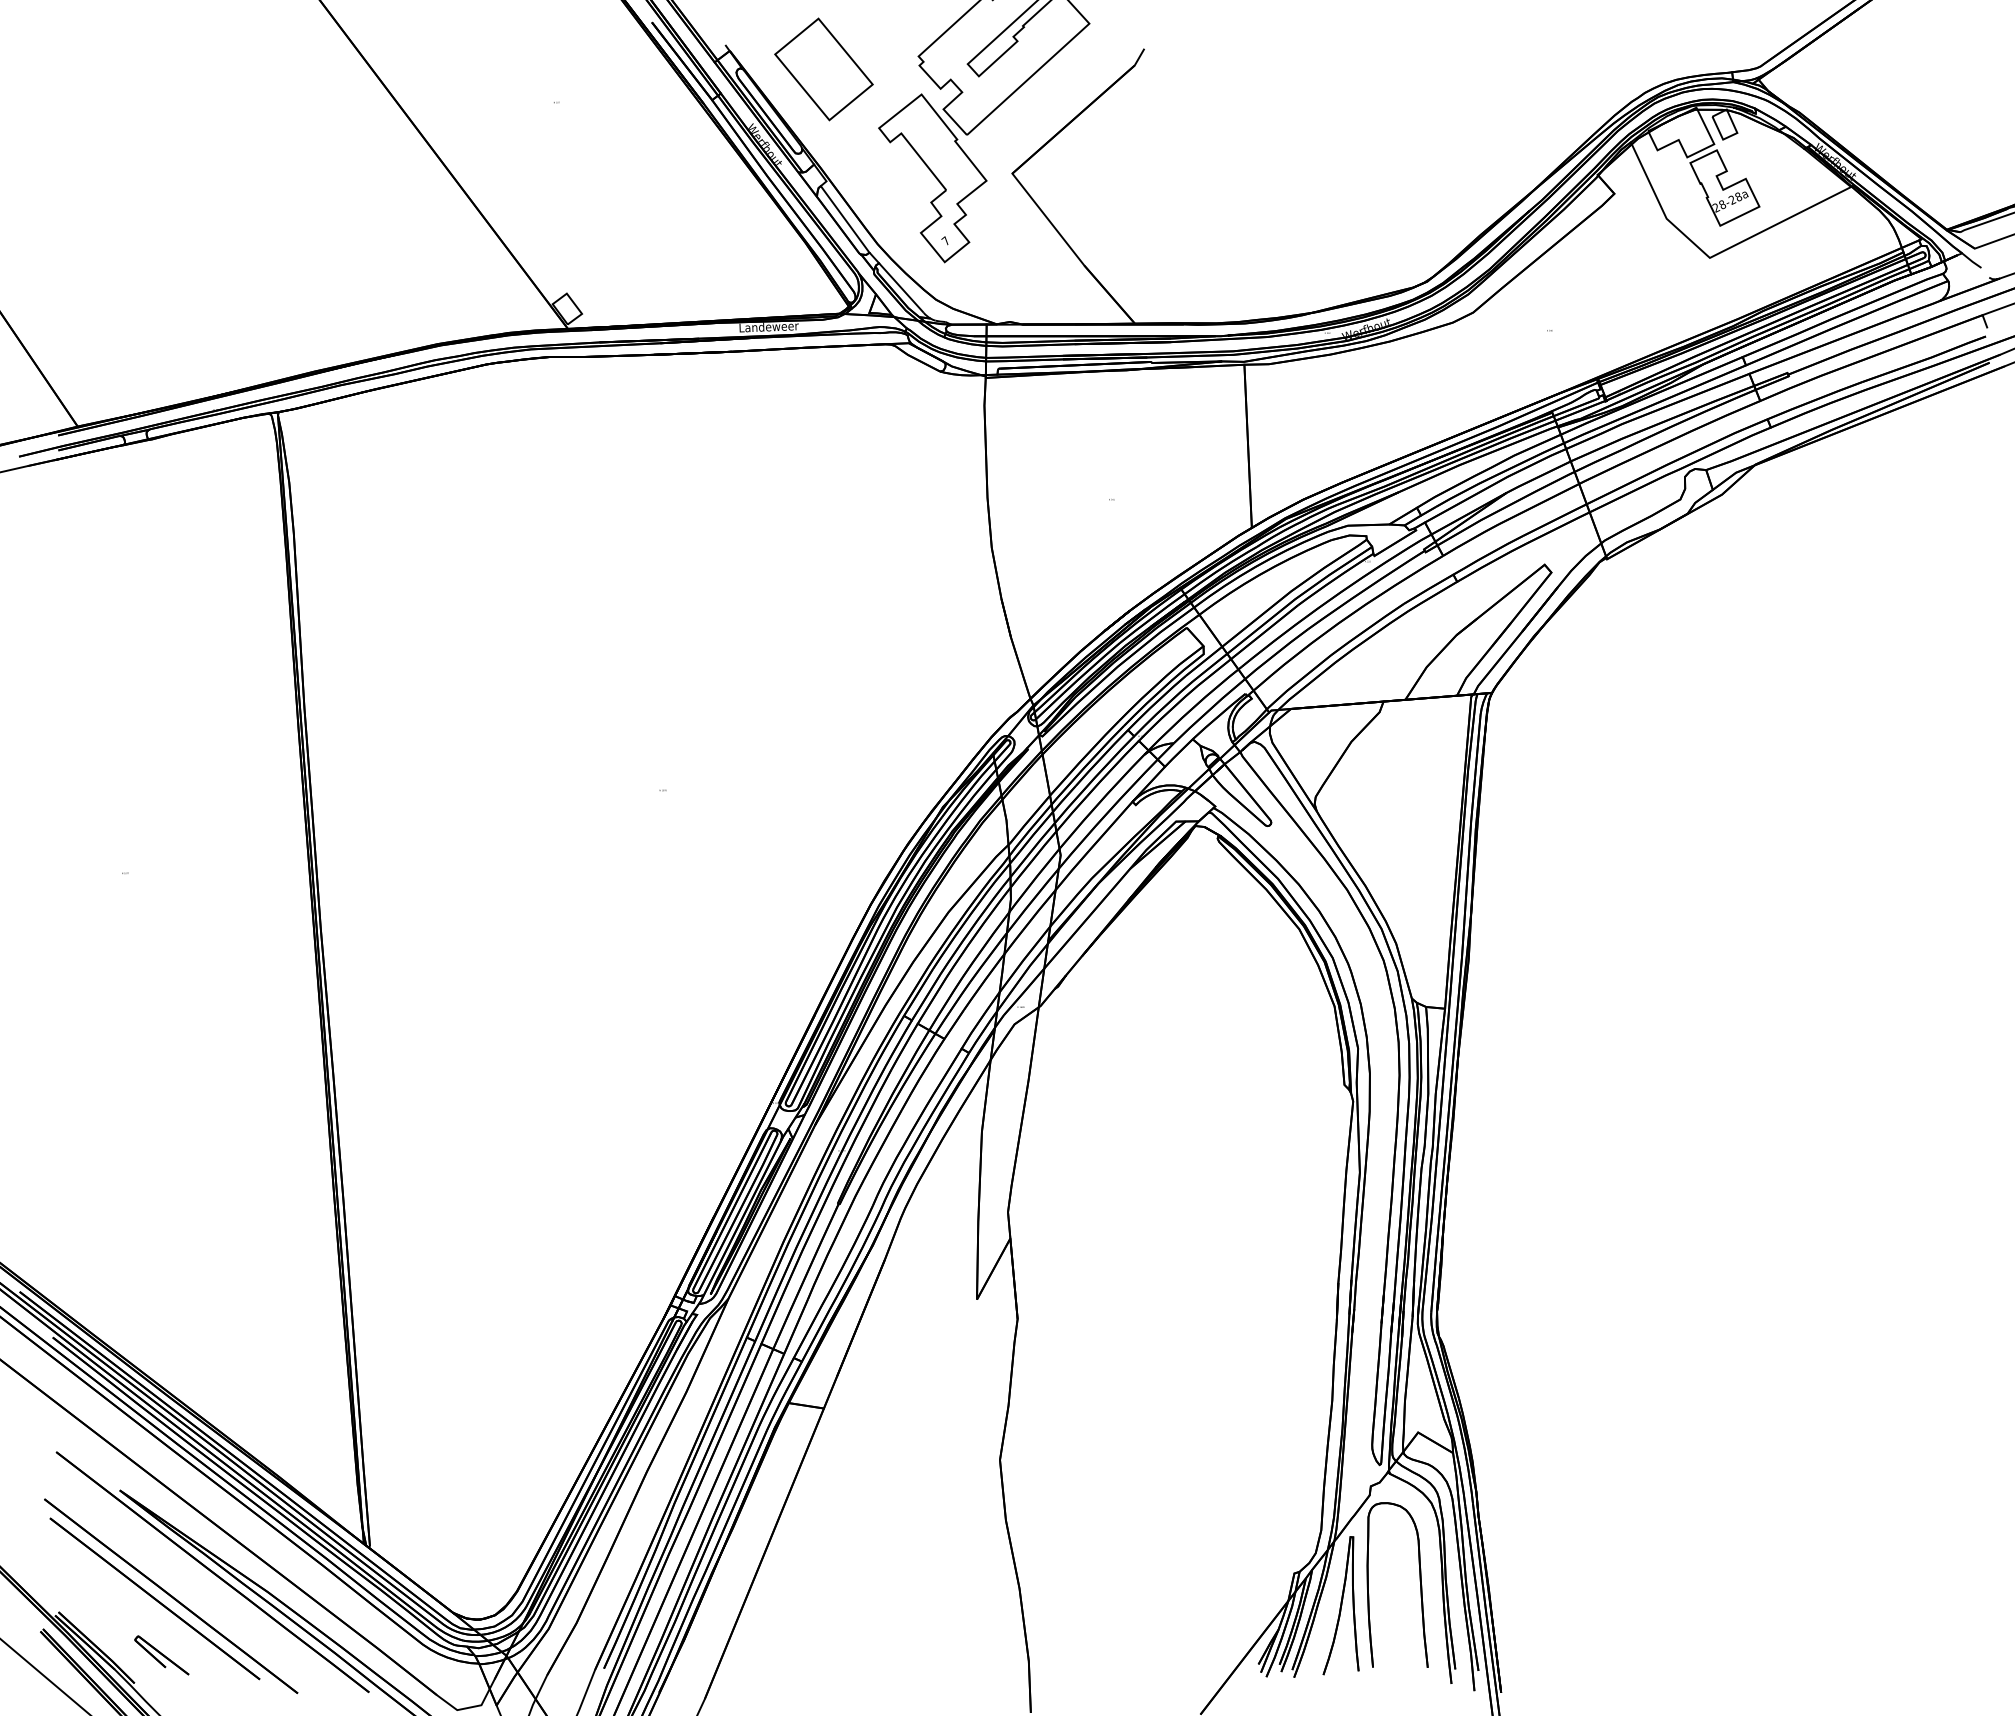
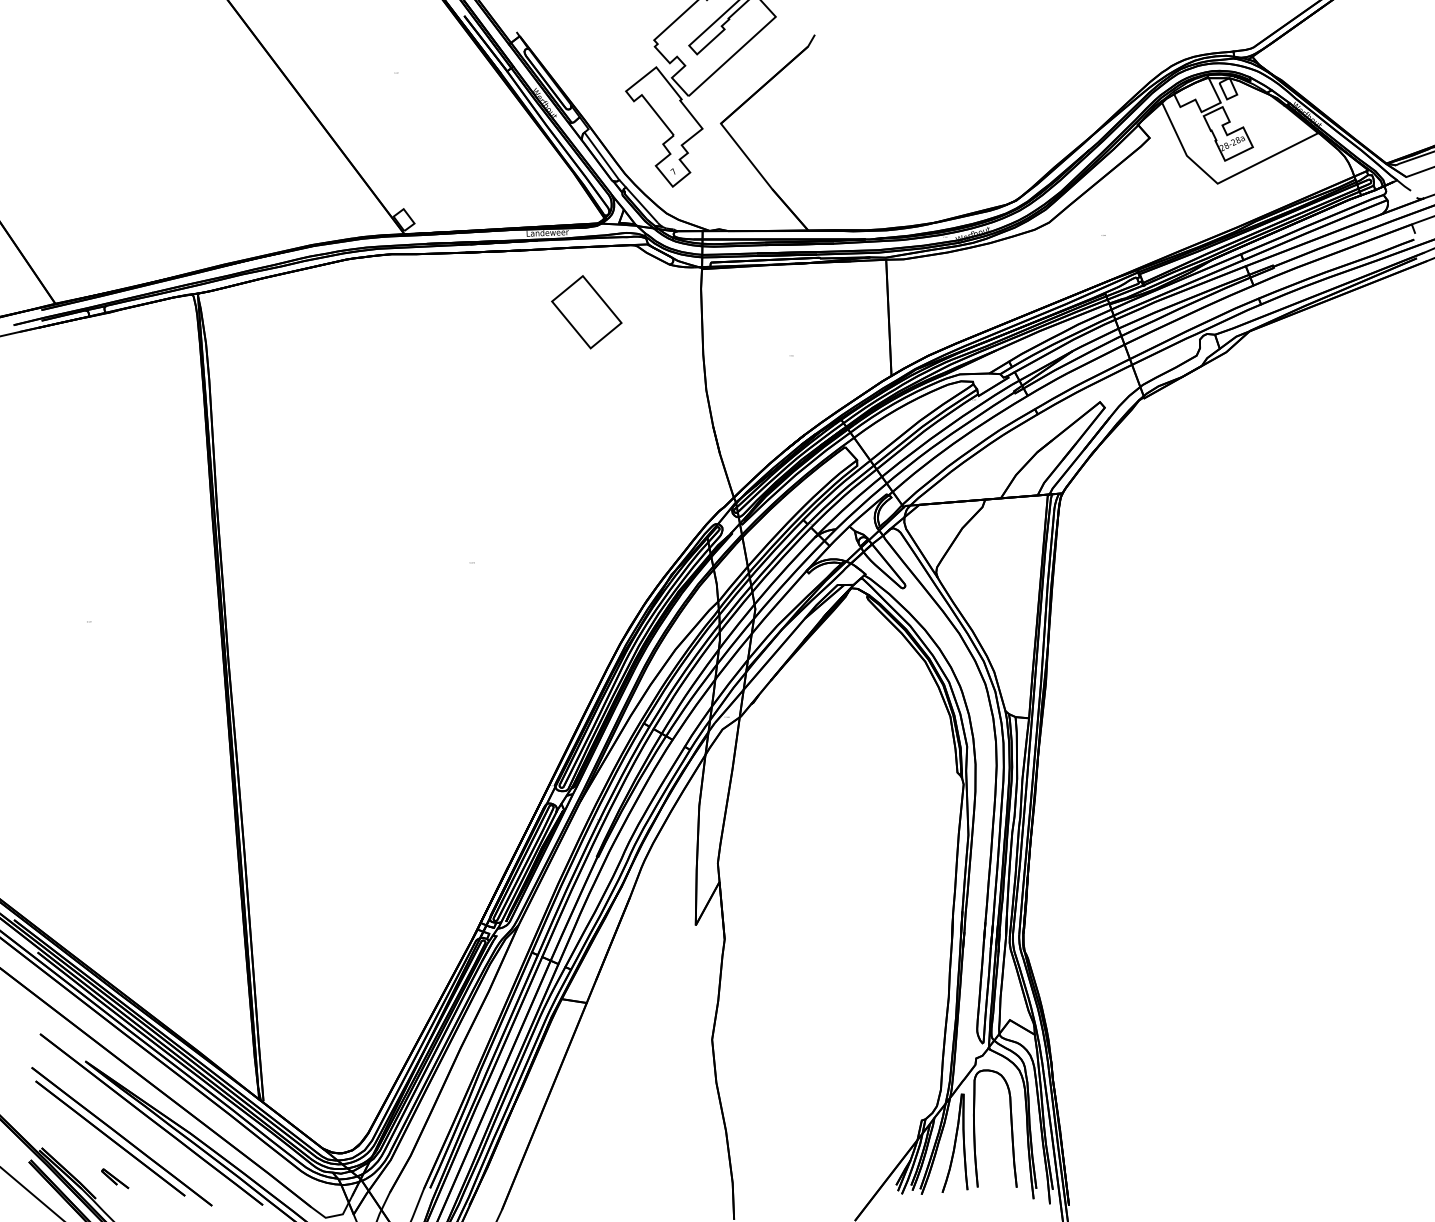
part: (823, 69) -> (586, 312), moved
part: (161, 1655) -> (115, 1178), size x0.7

